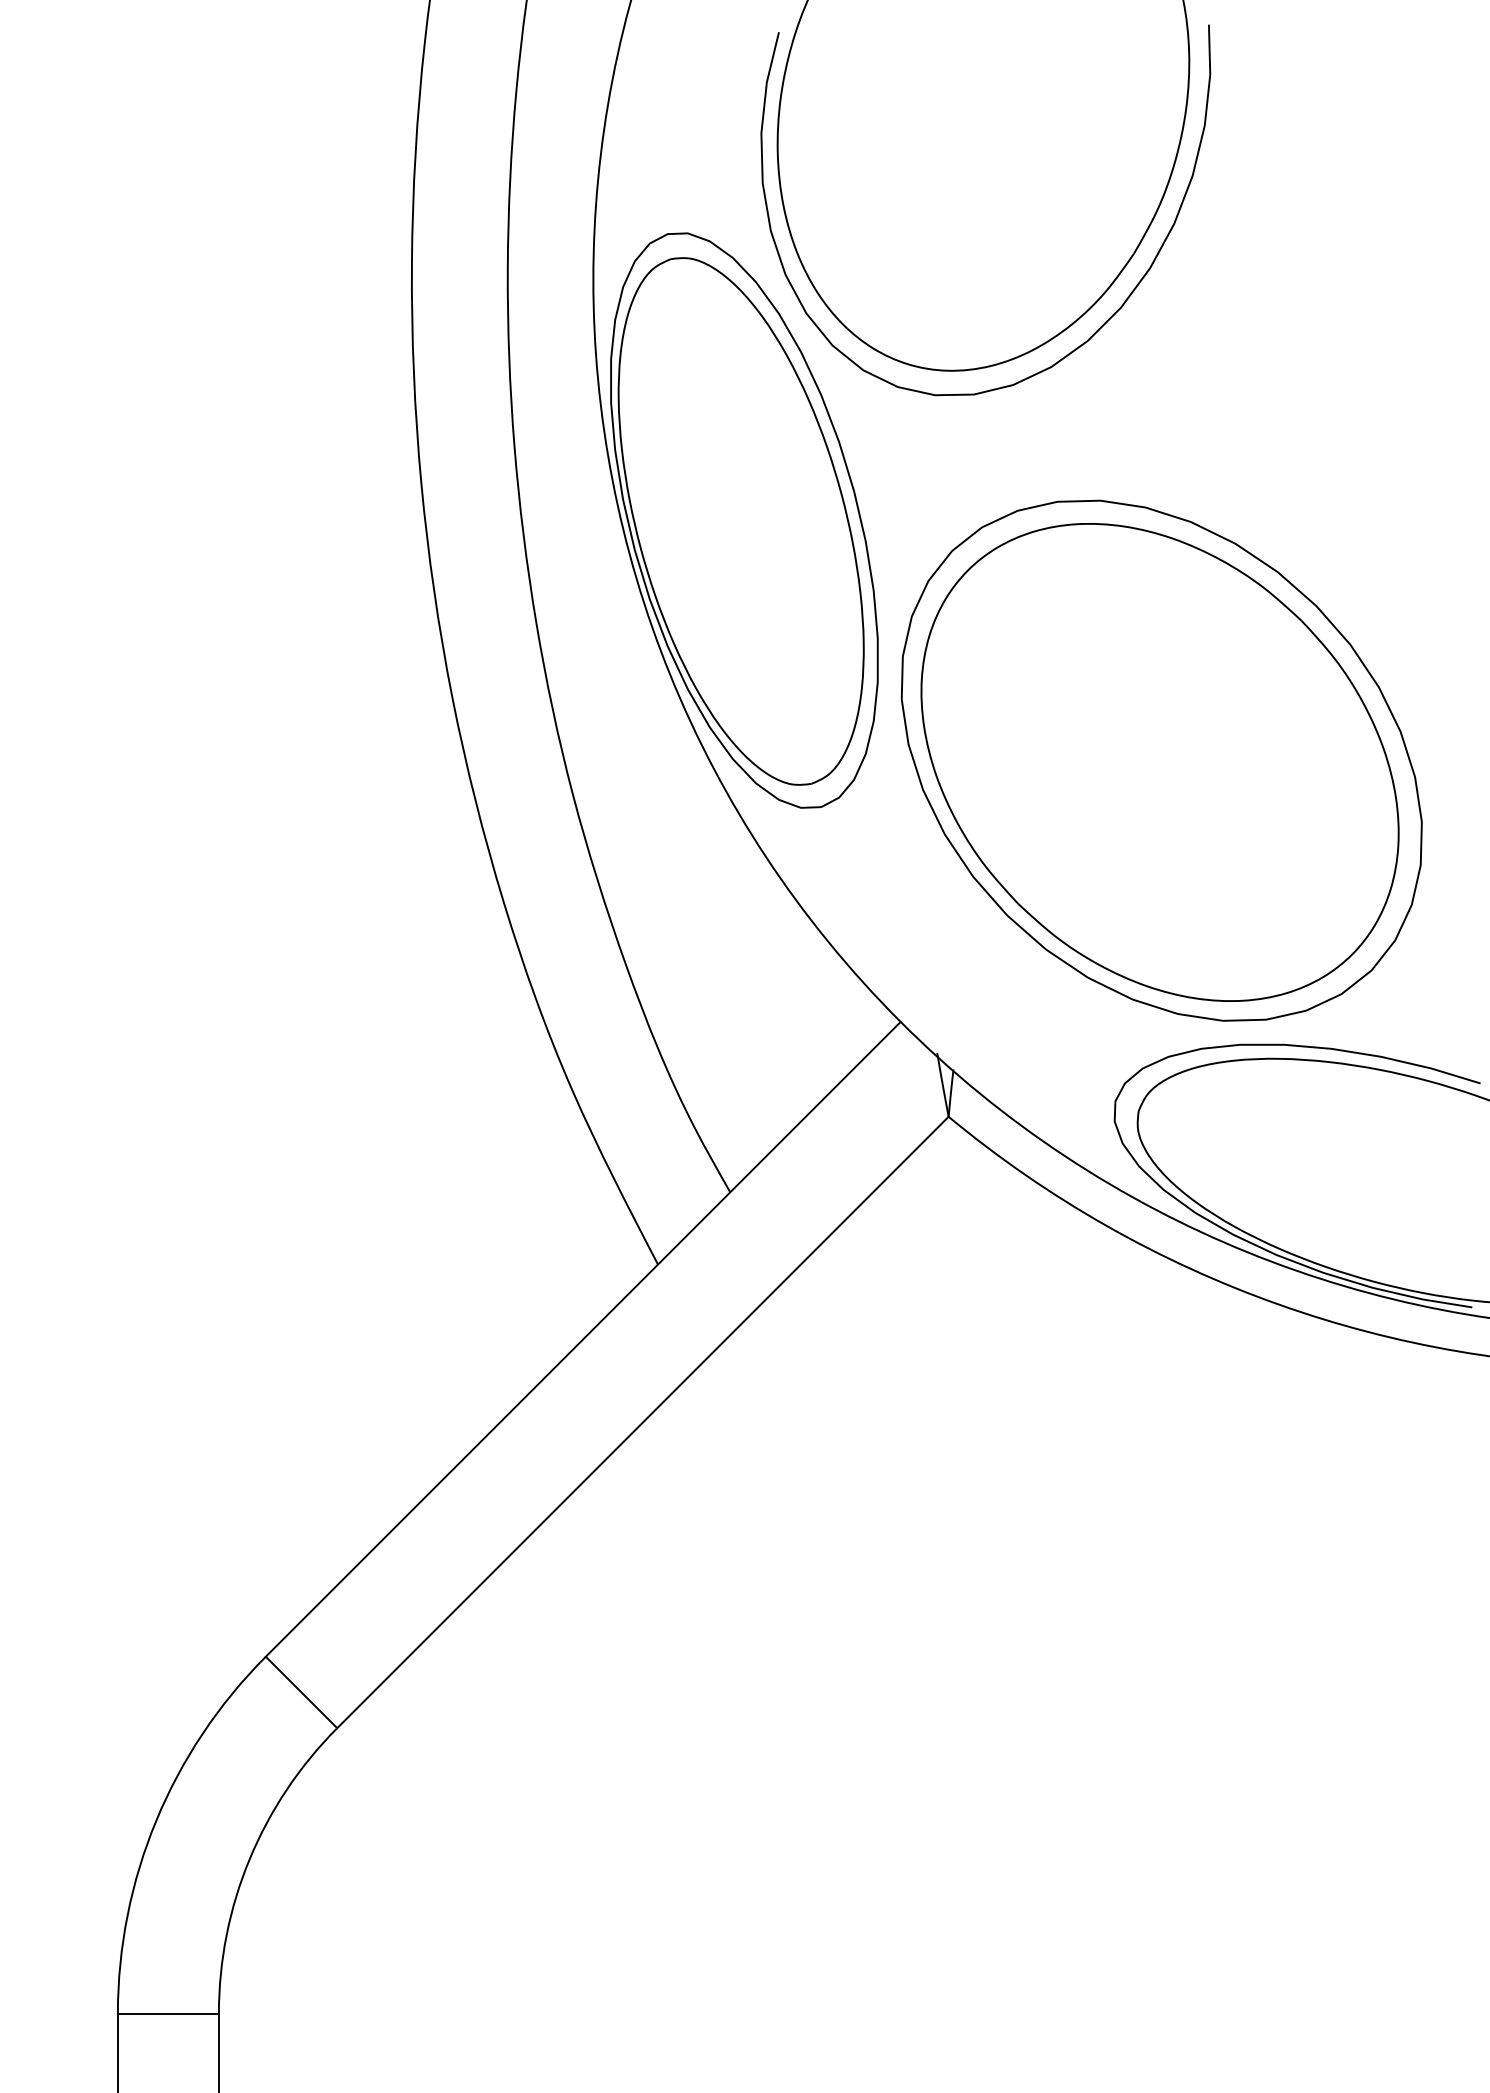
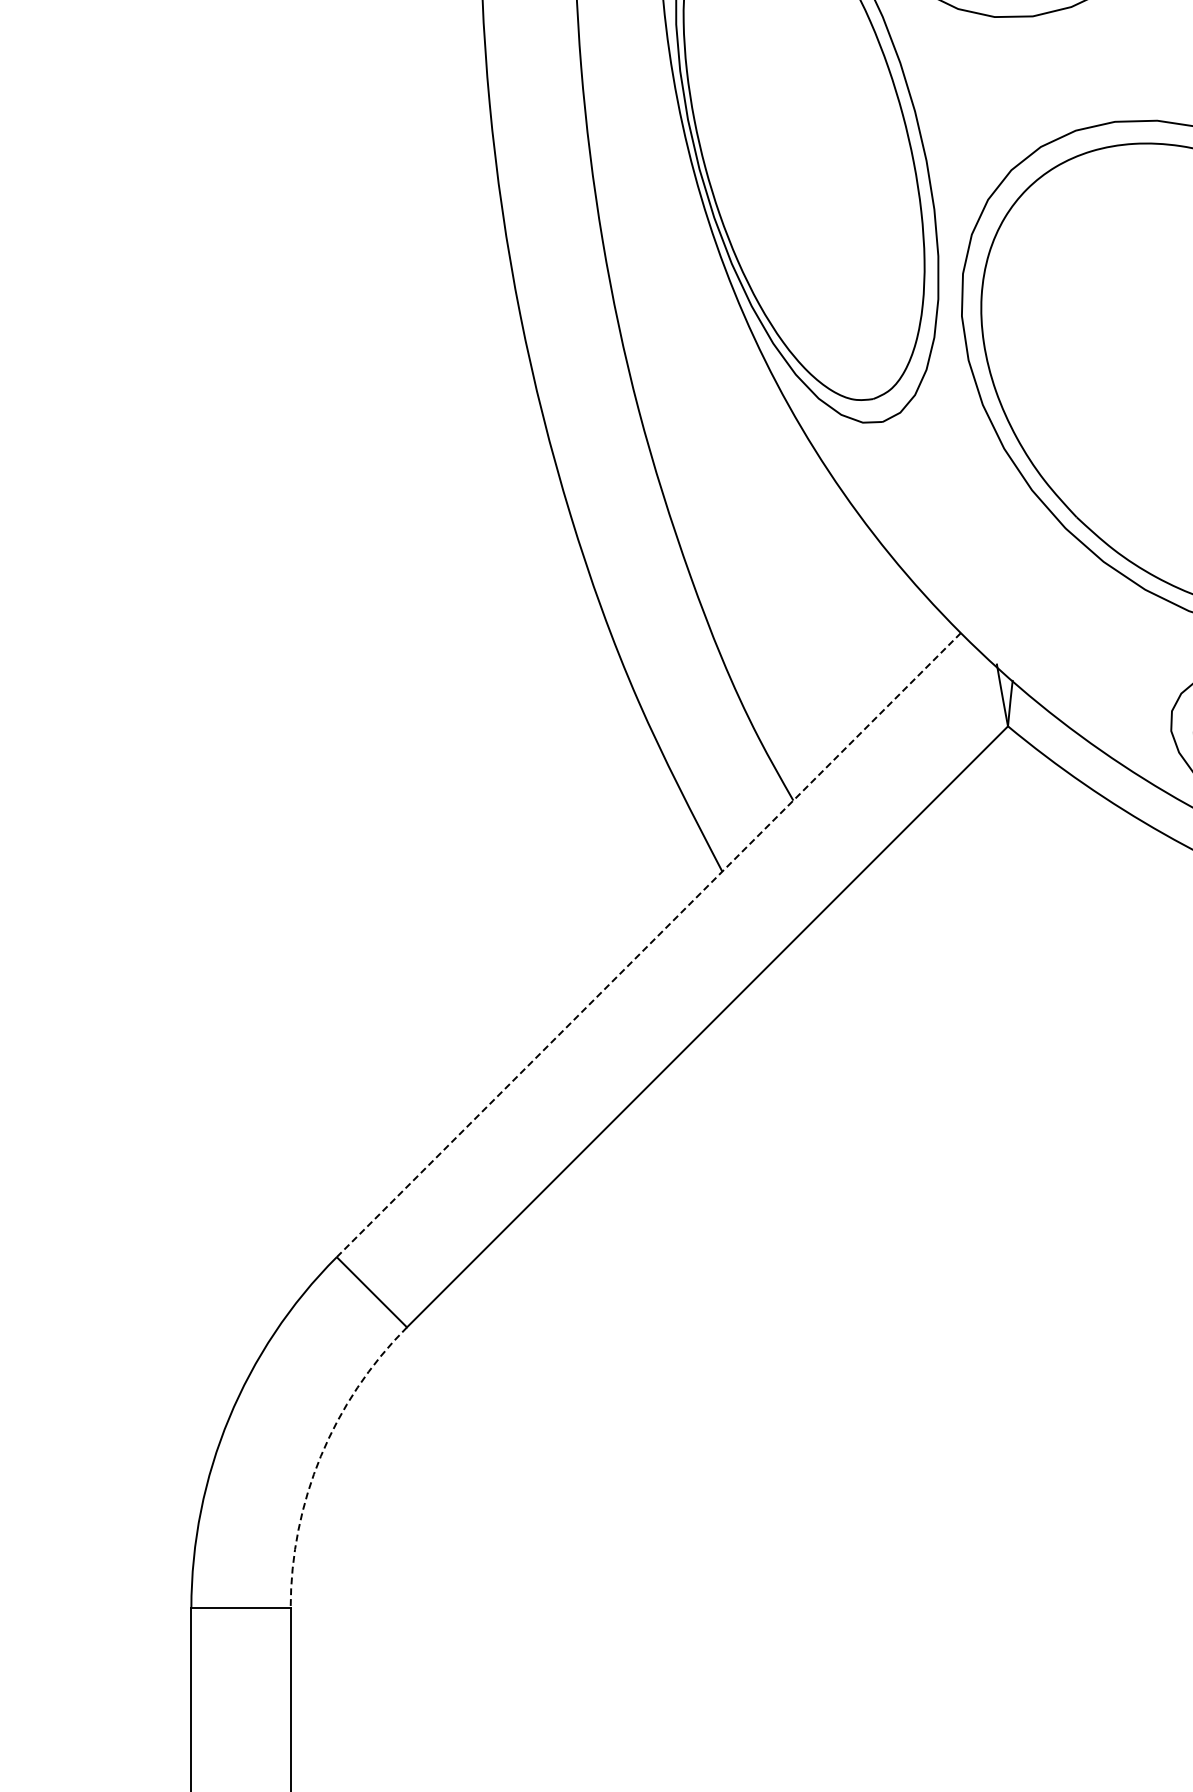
line: (583, 1339) -> (649, 945), solid -> dashed
arc: (249, 1859) -> (320, 1456), solid -> dashed

